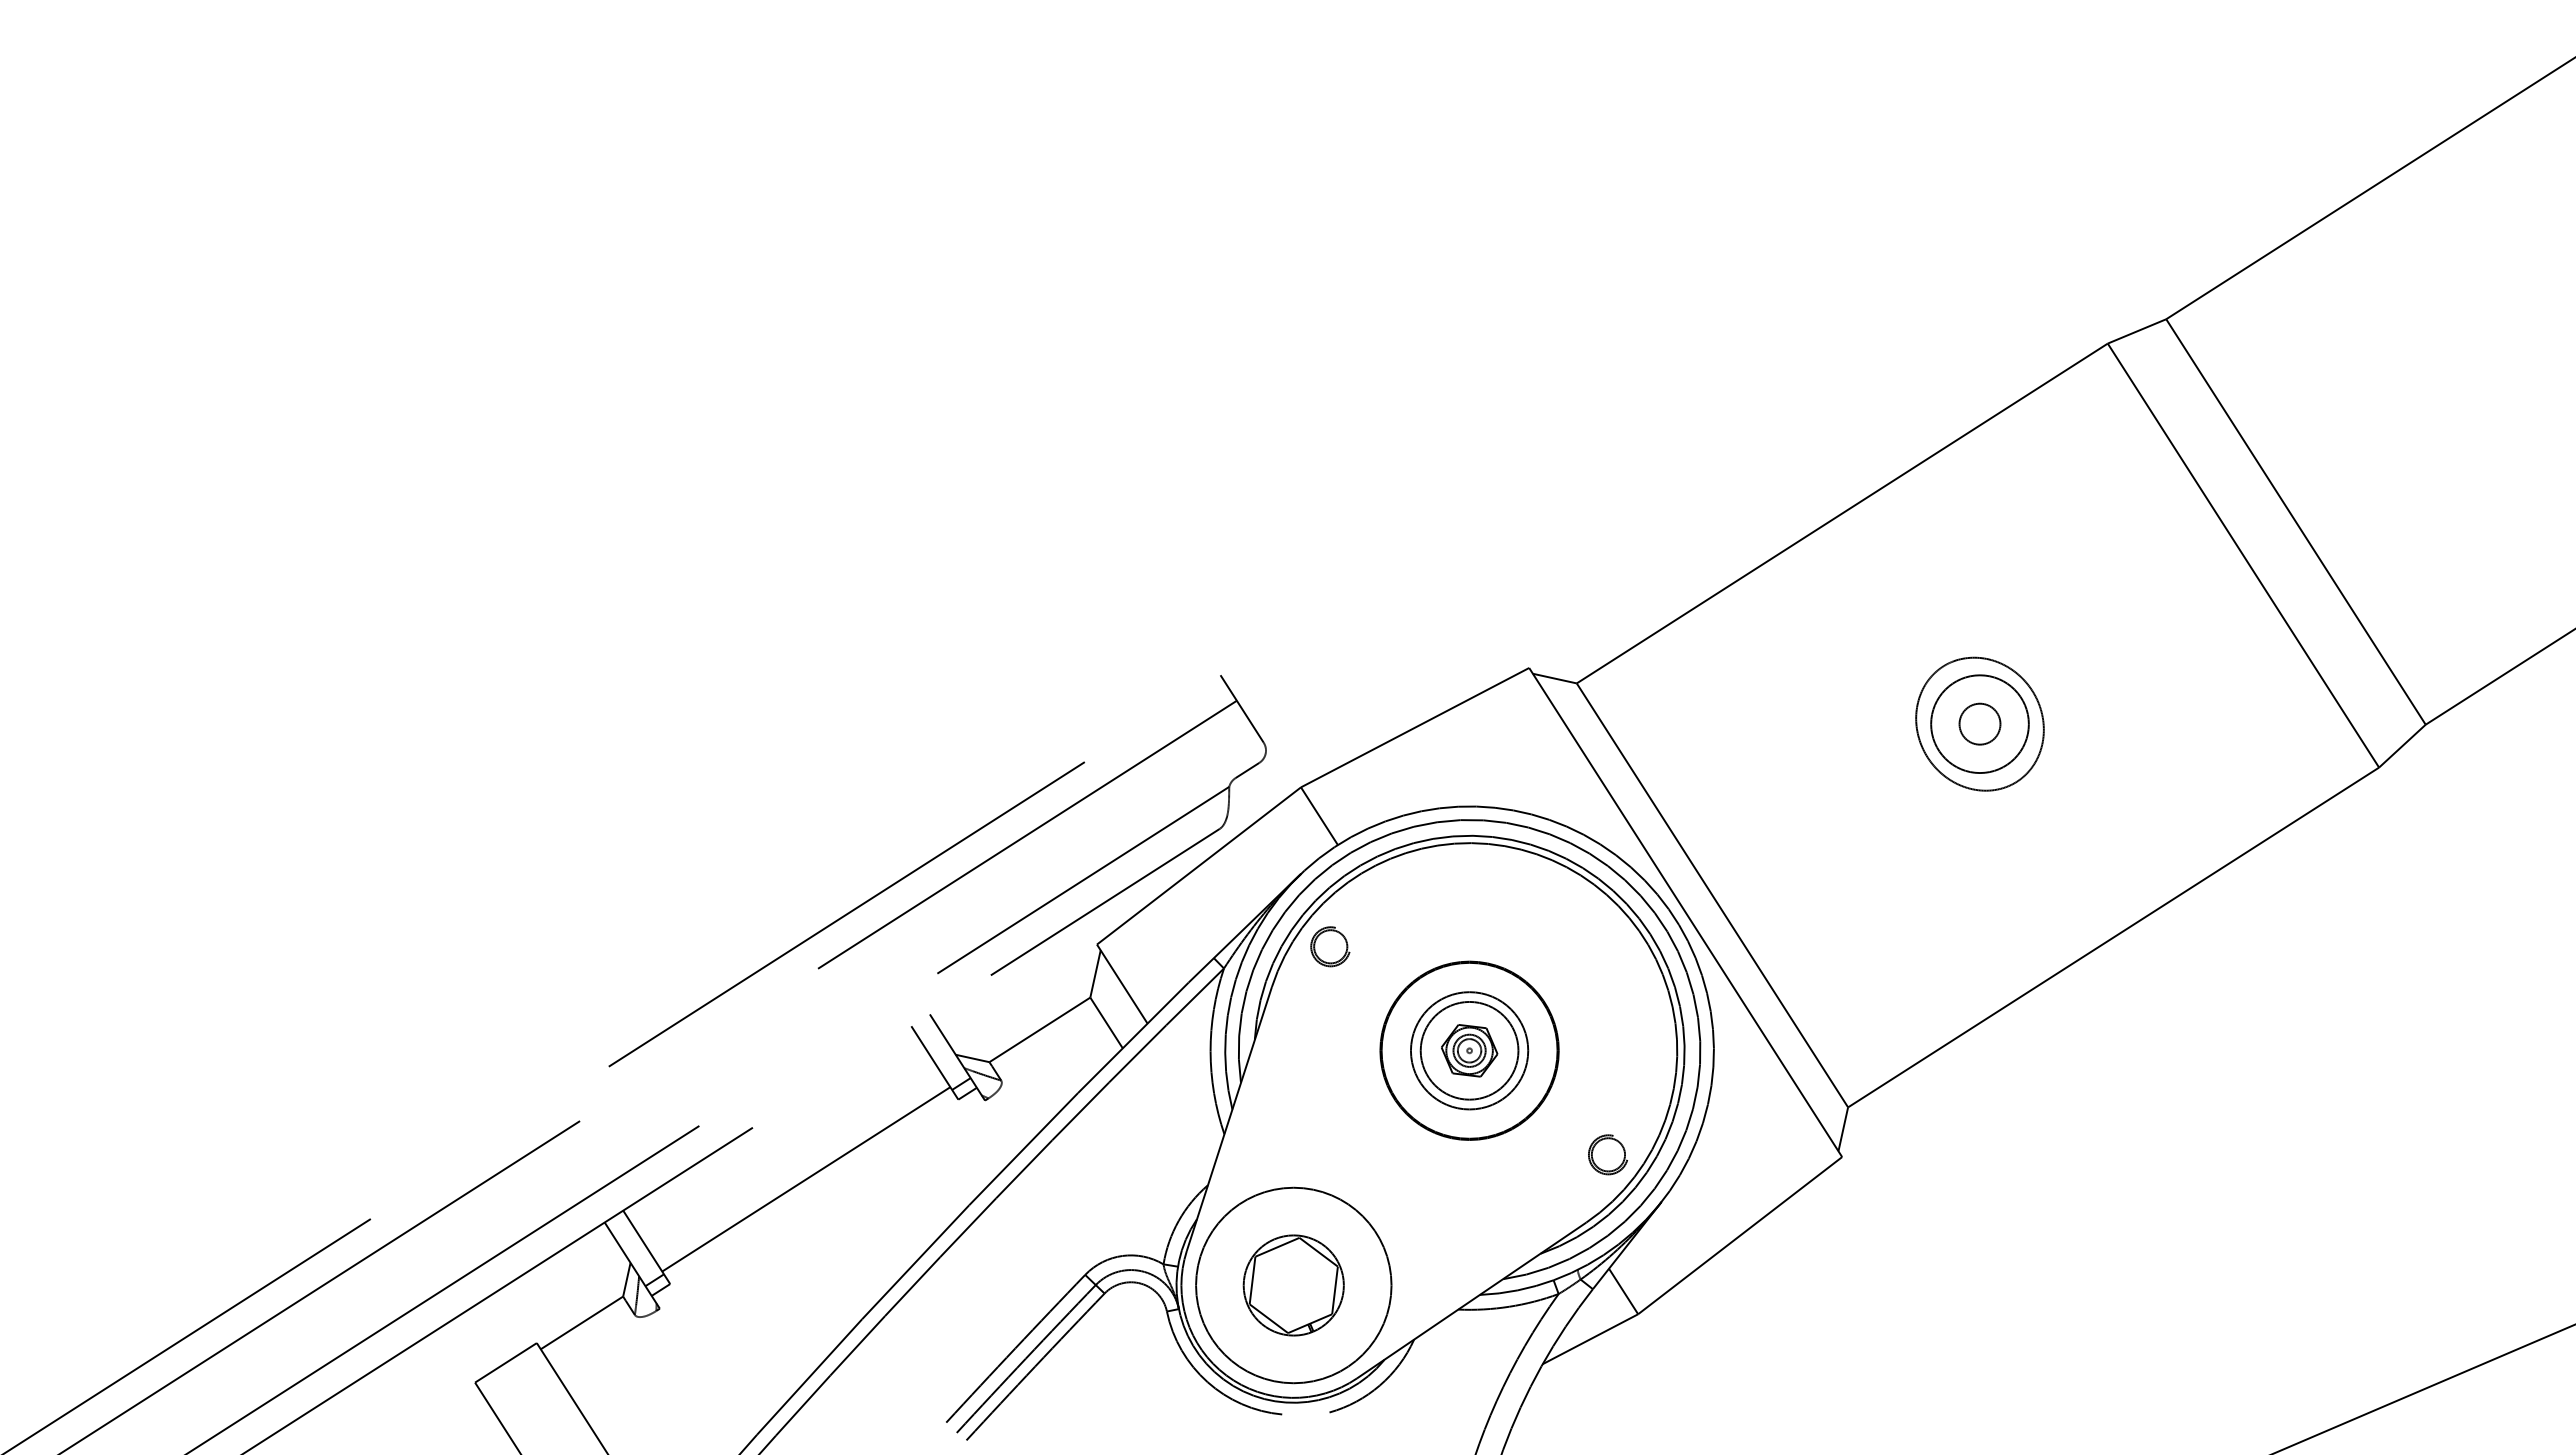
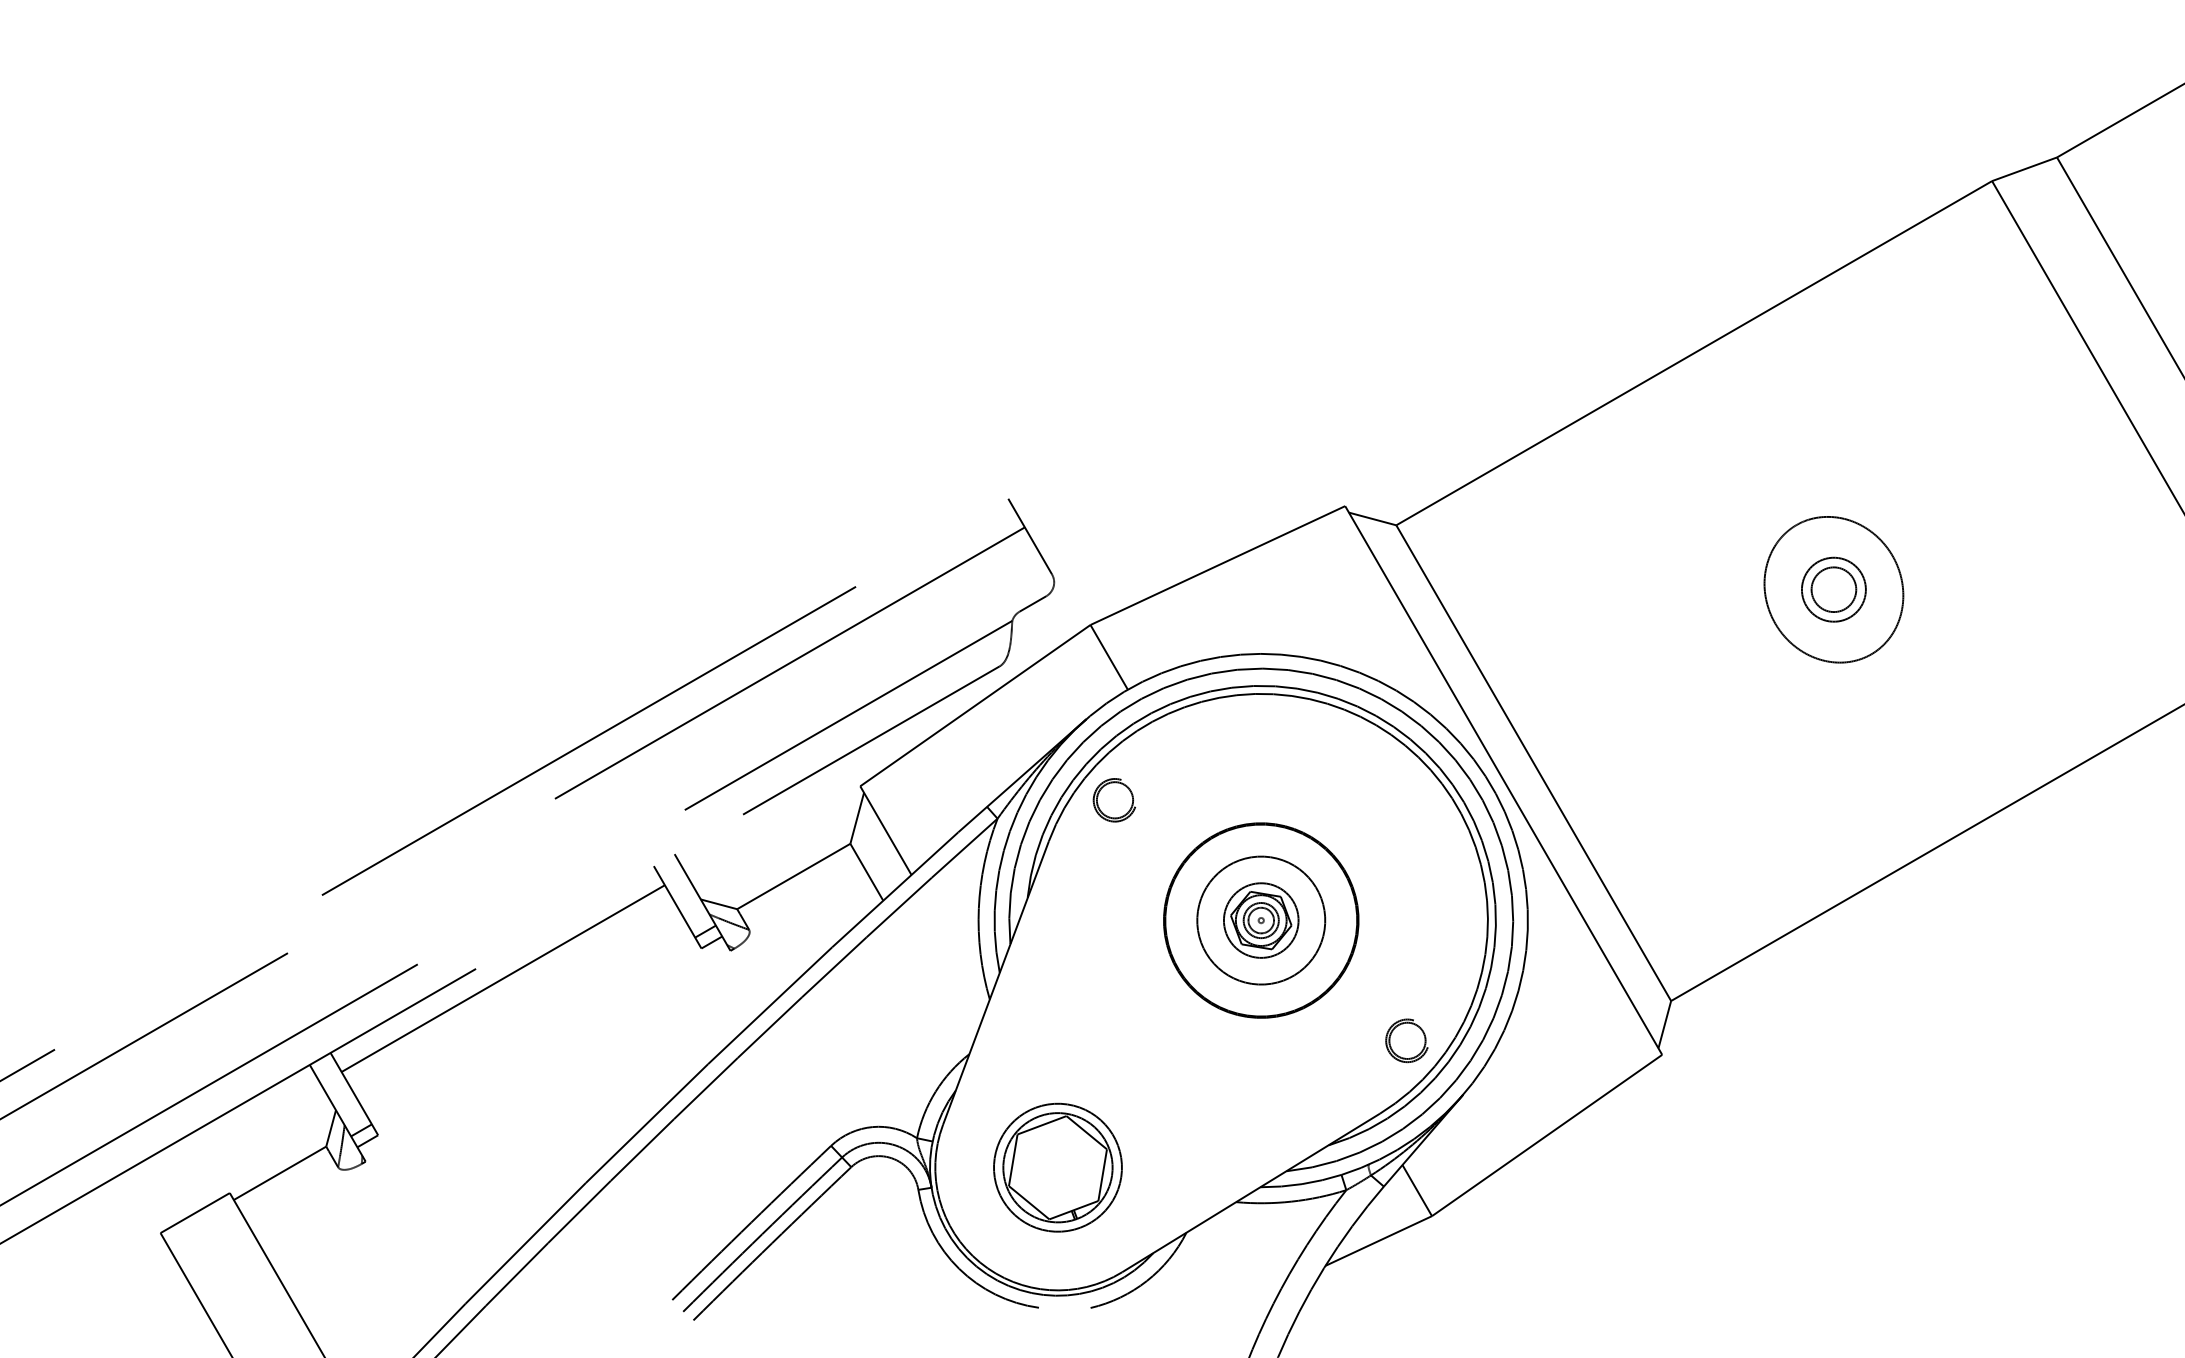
circle: (1979, 724) -> (1833, 590), size x0.6
circle: (1469, 1050) -> (1261, 920), size x0.7
line: (806, 1179) -> (503, 978), moved
circle: (1293, 1285) -> (1057, 1167), size x0.6

